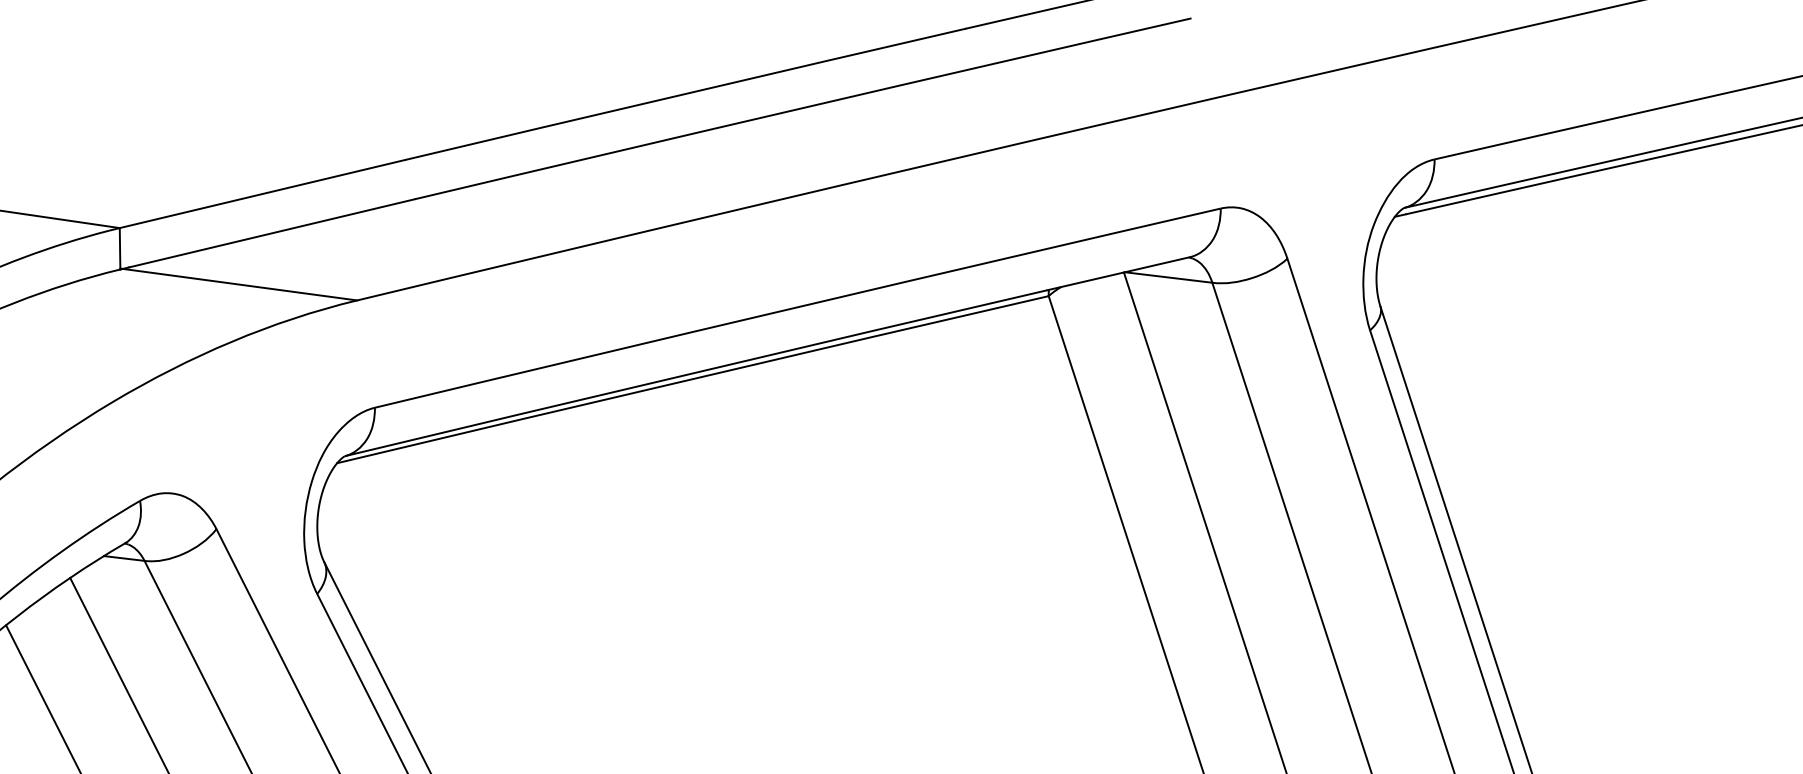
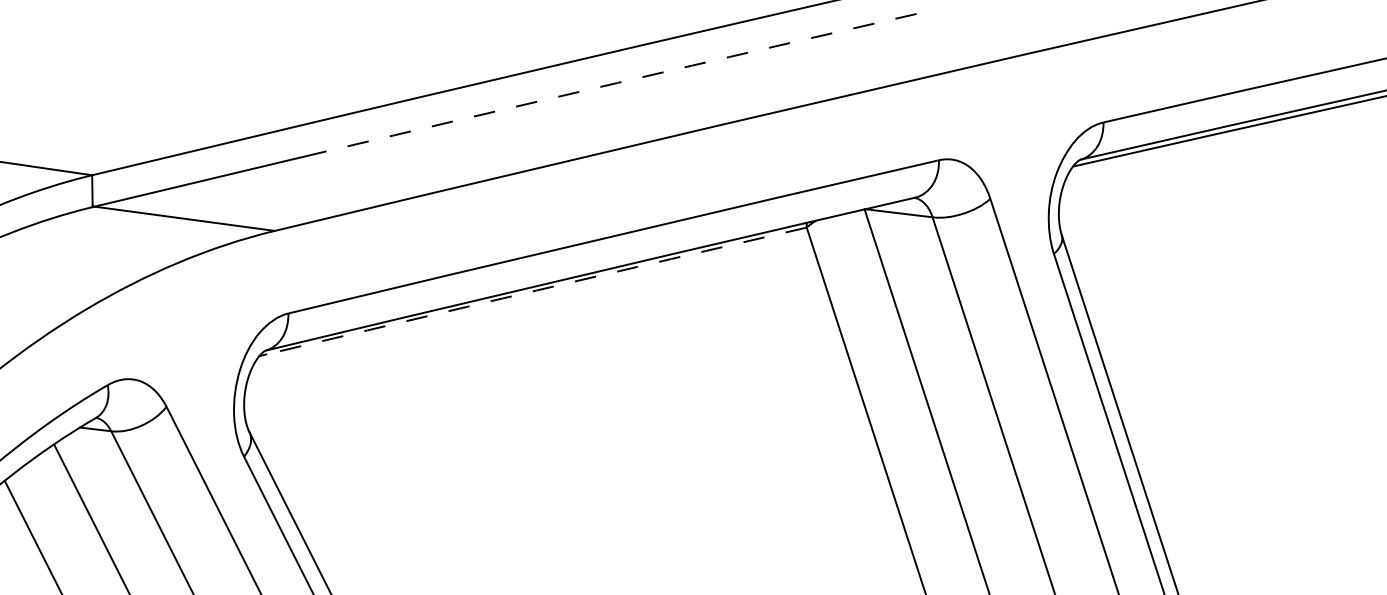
arc: (802, 108) -> (617, 83), solid -> dashed
arc: (697, 377) -> (536, 290), solid -> dashed

